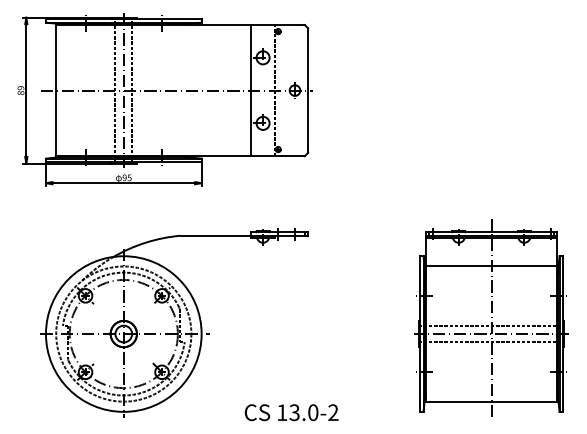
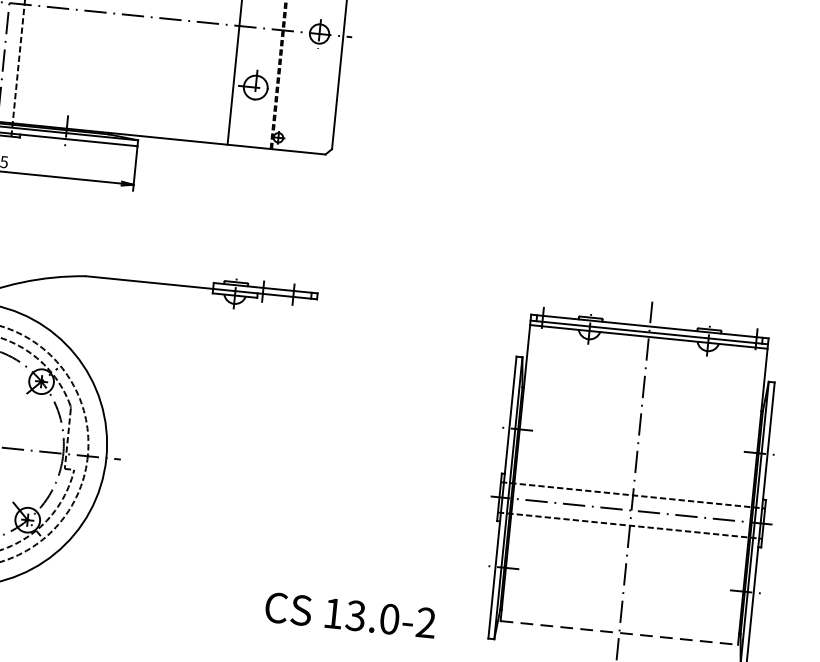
line: (491, 266) -> (643, 388), removed
line: (491, 401) -> (619, 632), solid -> dashed
text: (291, 412) -> (350, 614), moved

